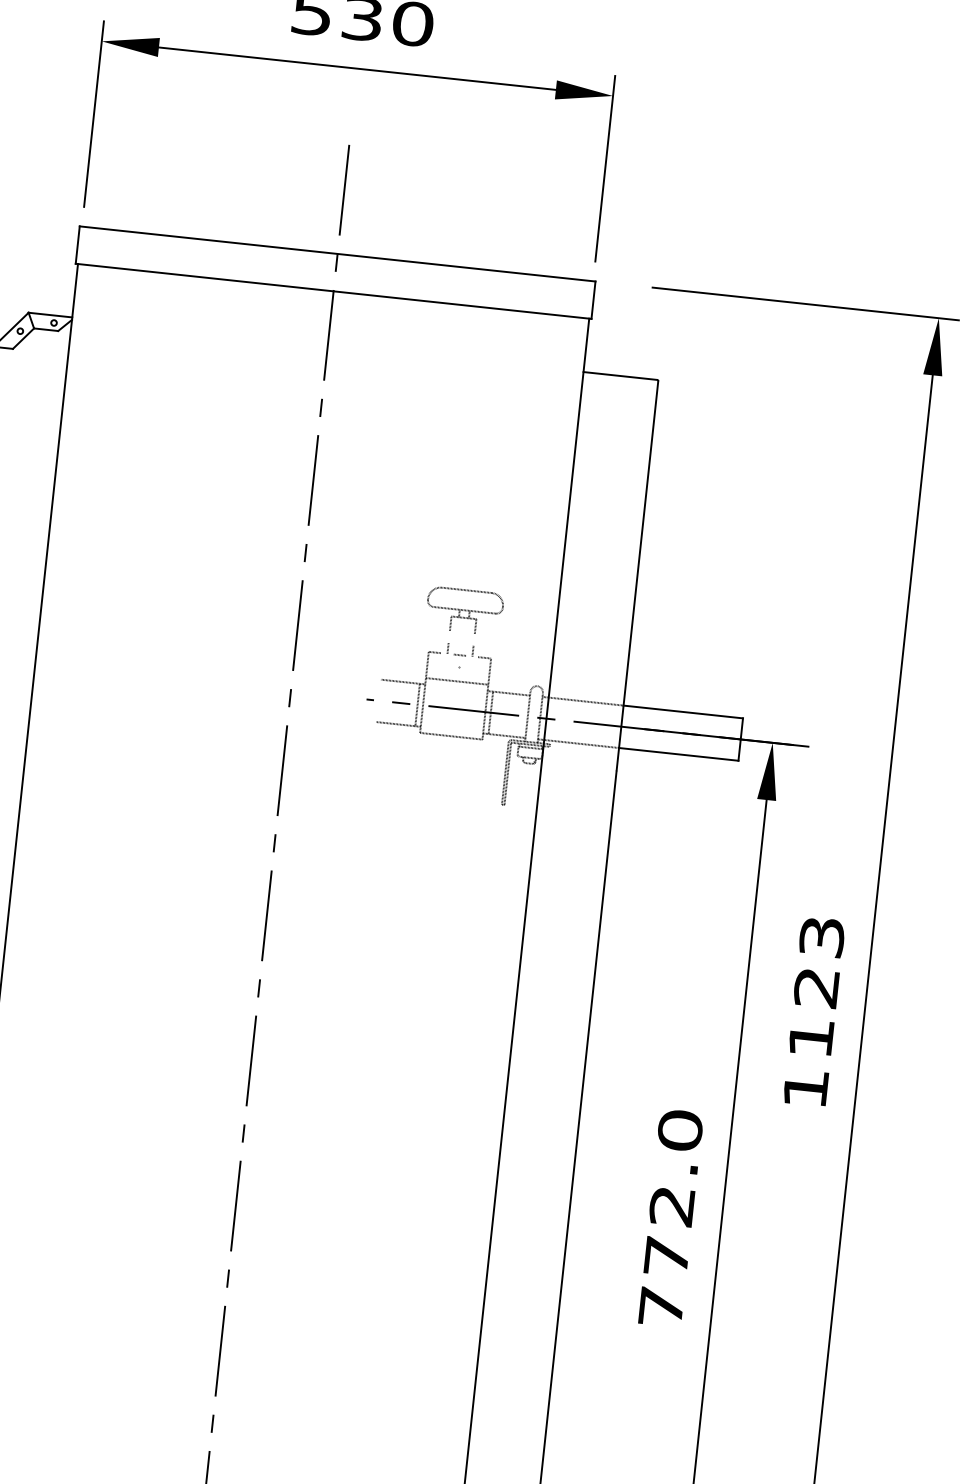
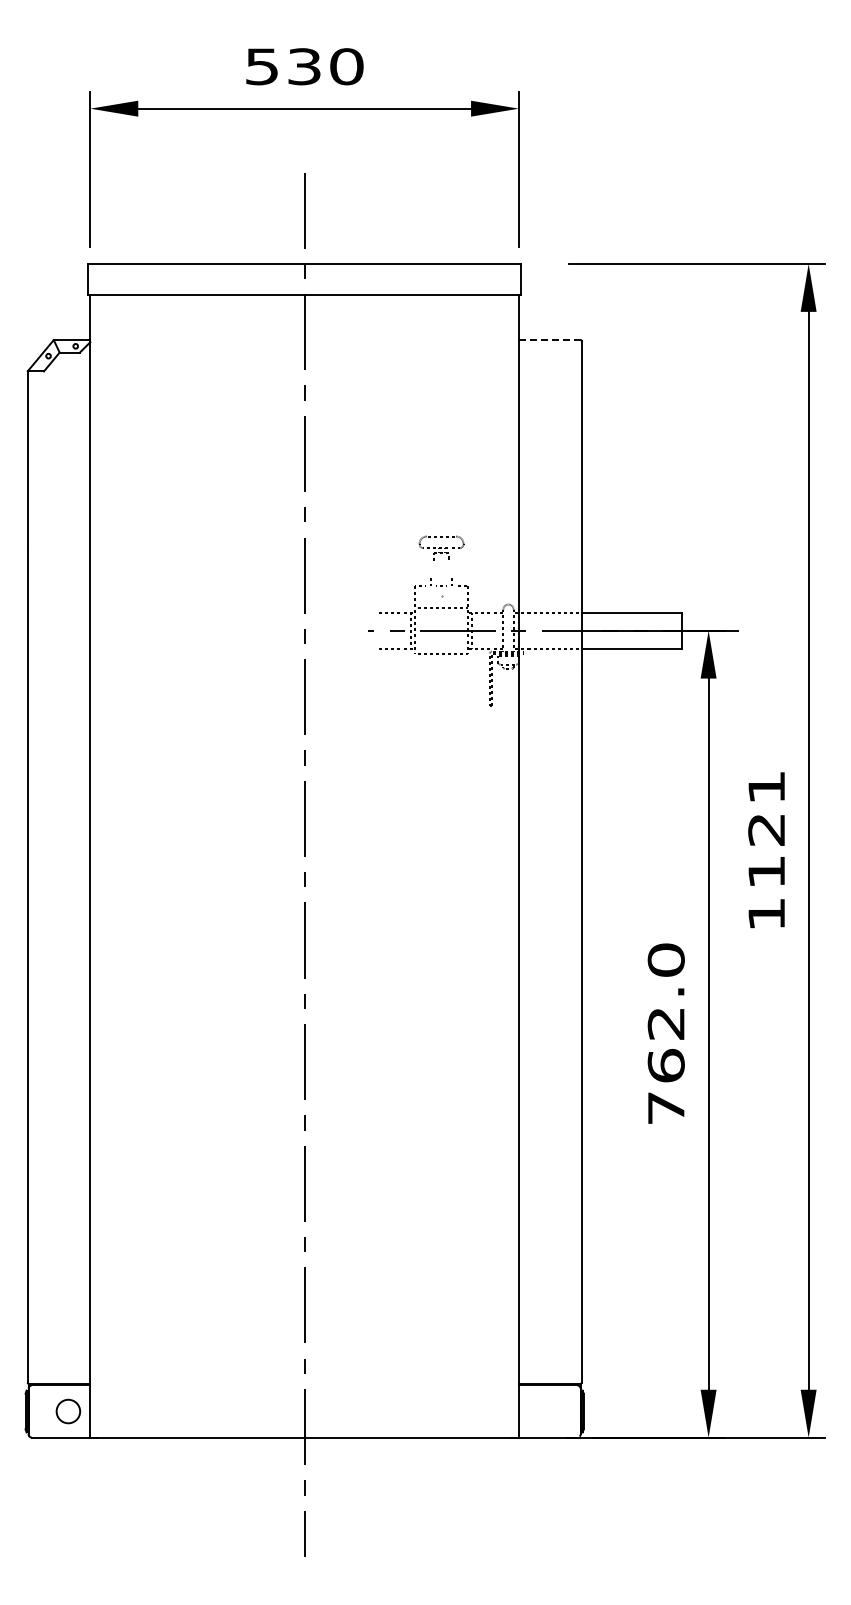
line: (619, 376) -> (549, 340), solid -> dashed
part: (464, 610) -> (441, 548), size x0.7
text: (821, 937) -> (766, 787), 1123 -> 1121
text: (665, 1256) -> (665, 1065), 772.0 -> 762.0

